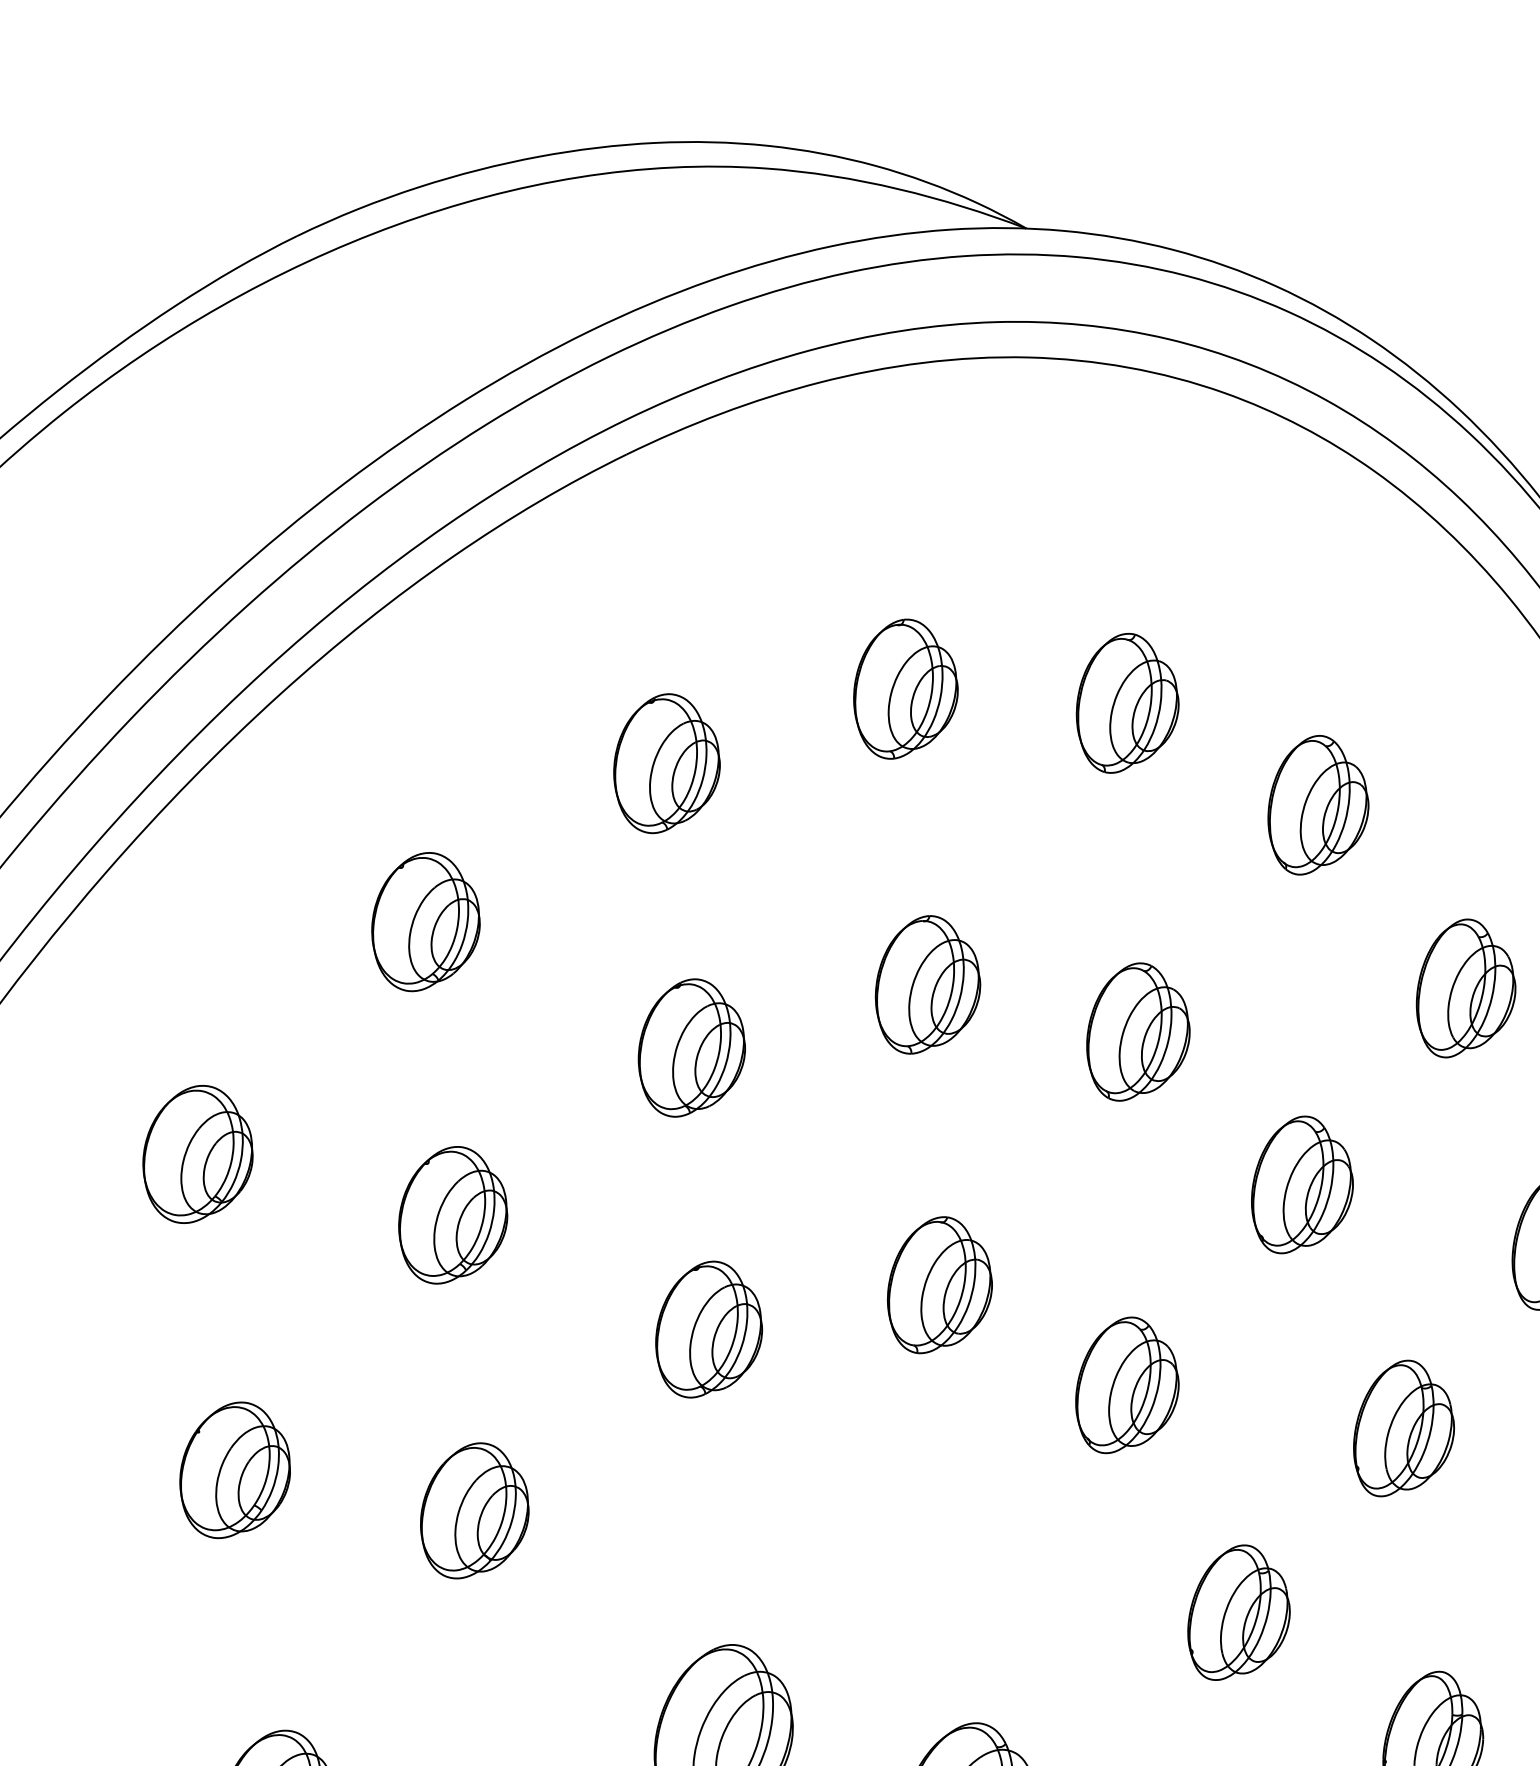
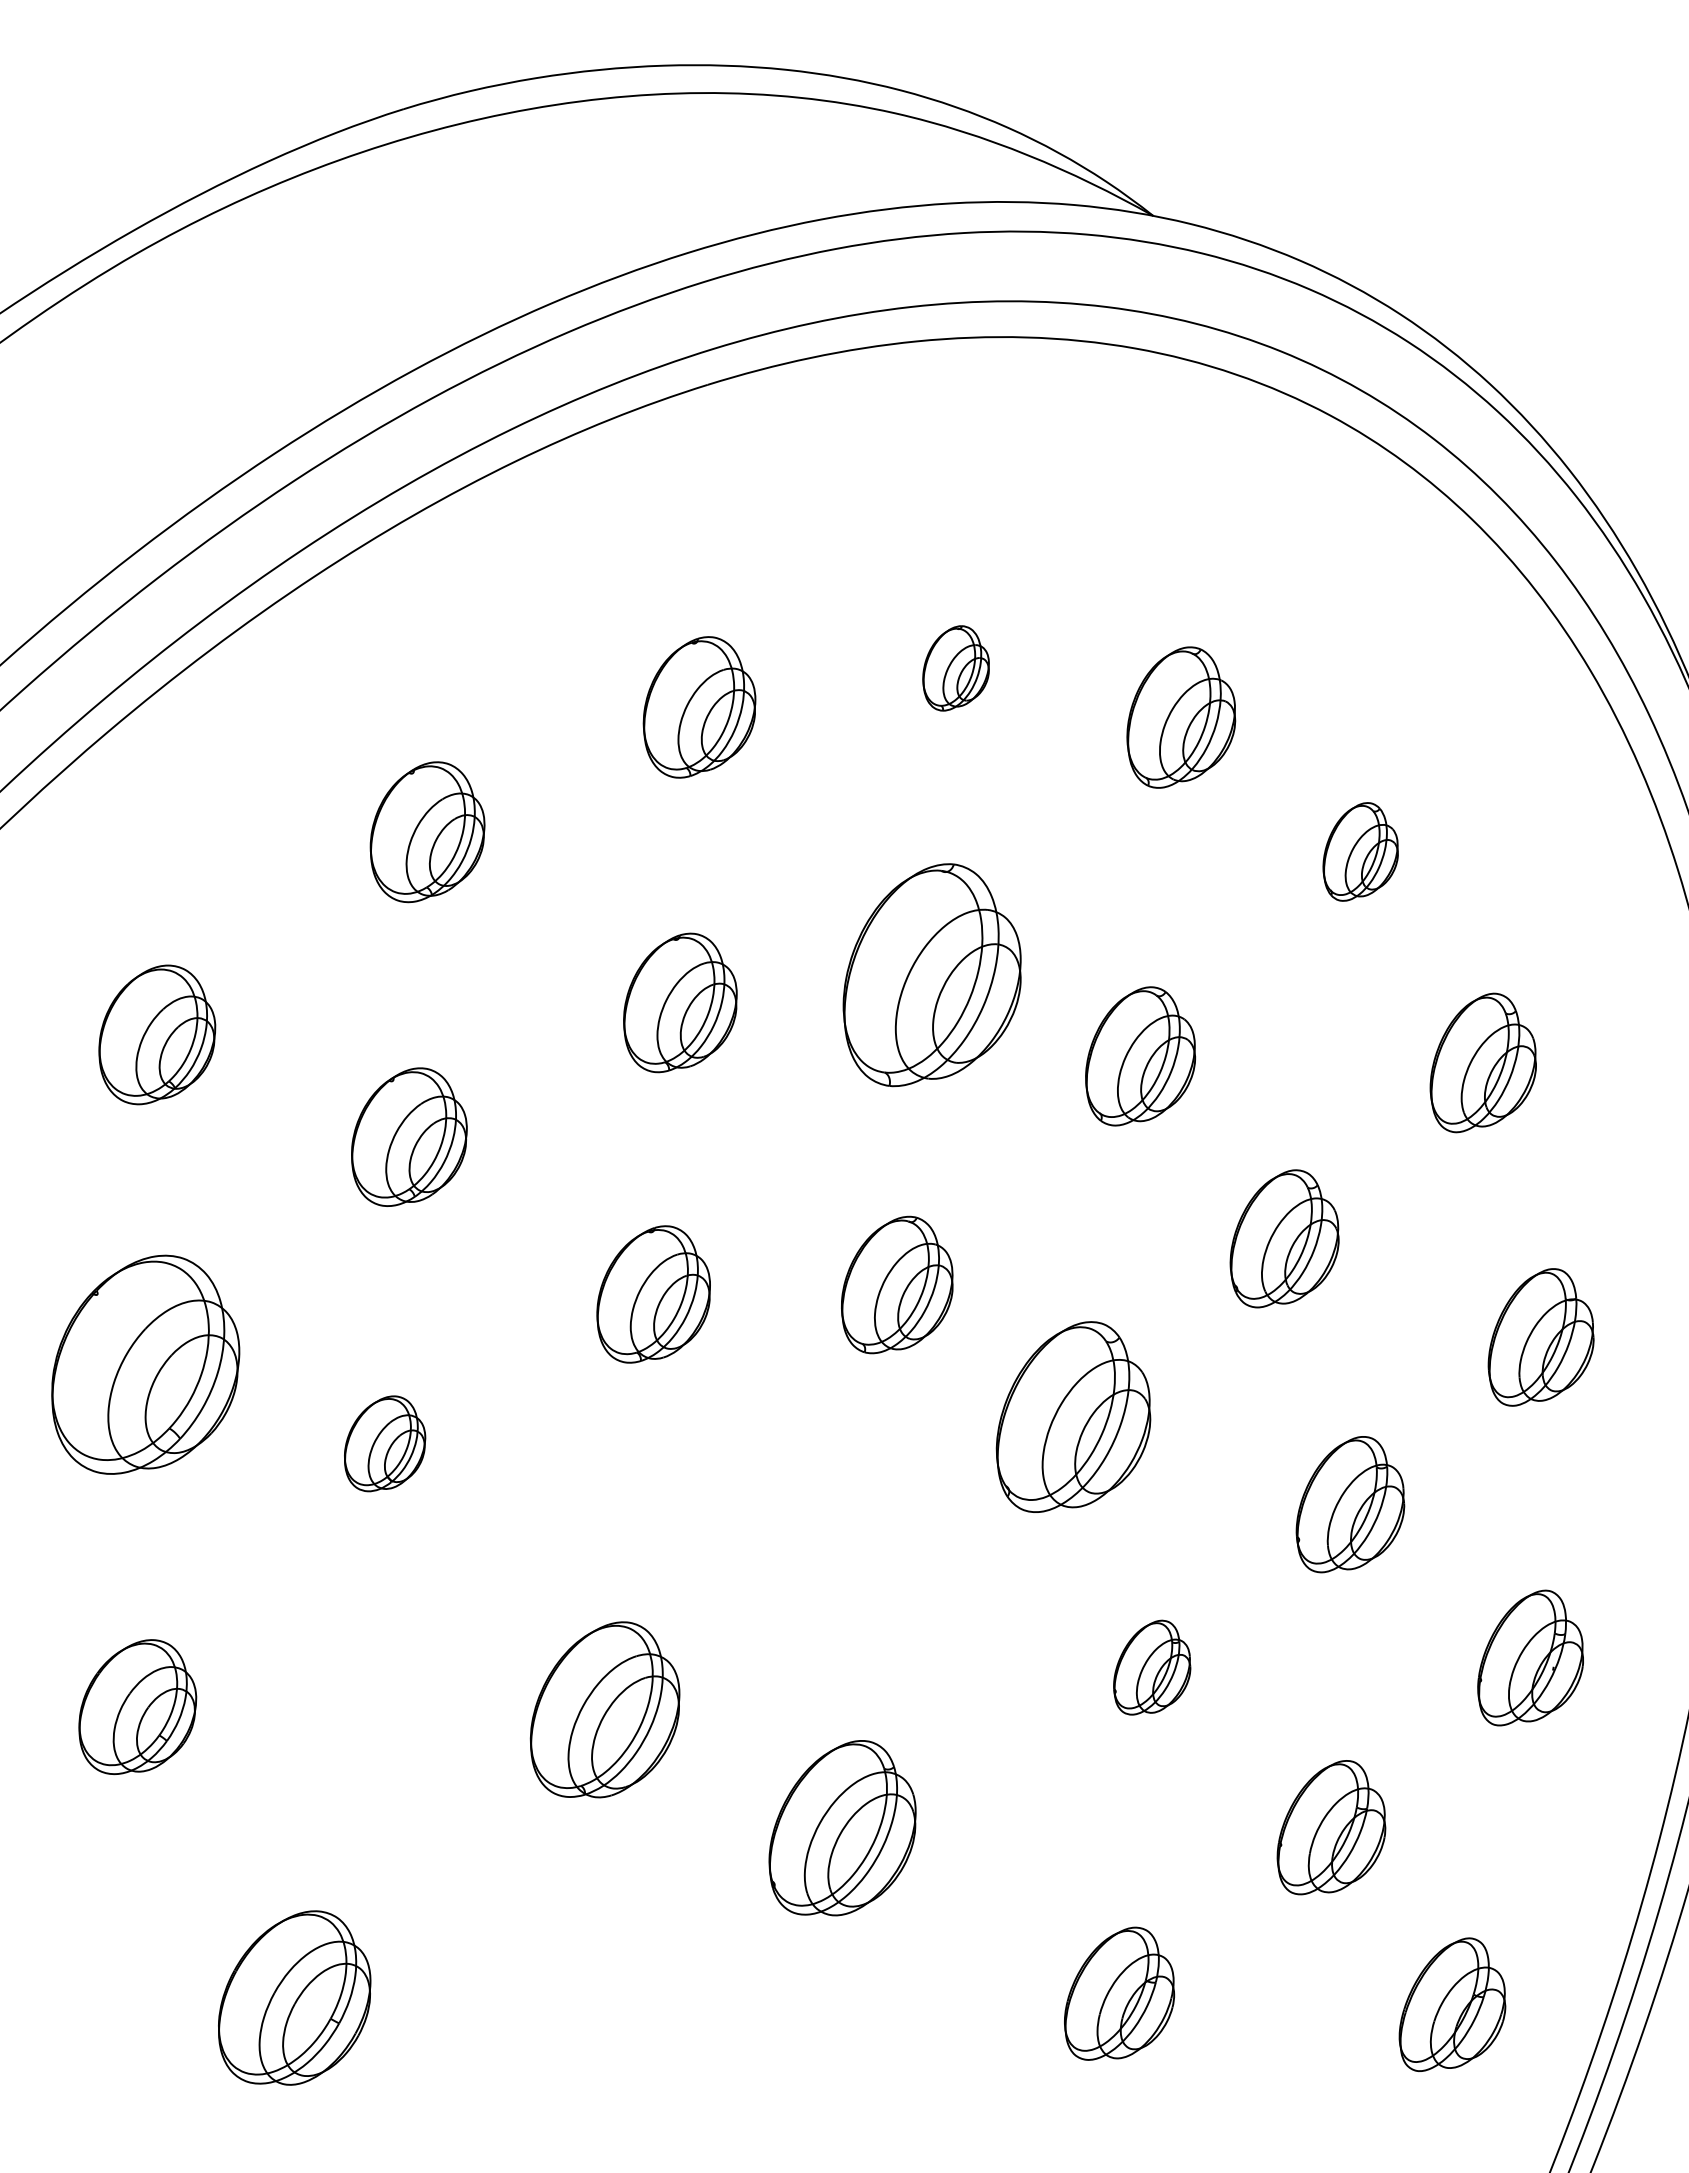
part: (904, 688) -> (955, 668), size x0.6
part: (1316, 803) -> (1360, 851), size x0.7
part: (926, 983) -> (932, 974), size x1.6
part: (1125, 1383) -> (1073, 1416), size x1.4
part: (234, 1469) -> (145, 1364), size x1.6
part: (473, 1509) -> (384, 1443), size x0.7
part: (1236, 1611) -> (1151, 1667), size x0.7

